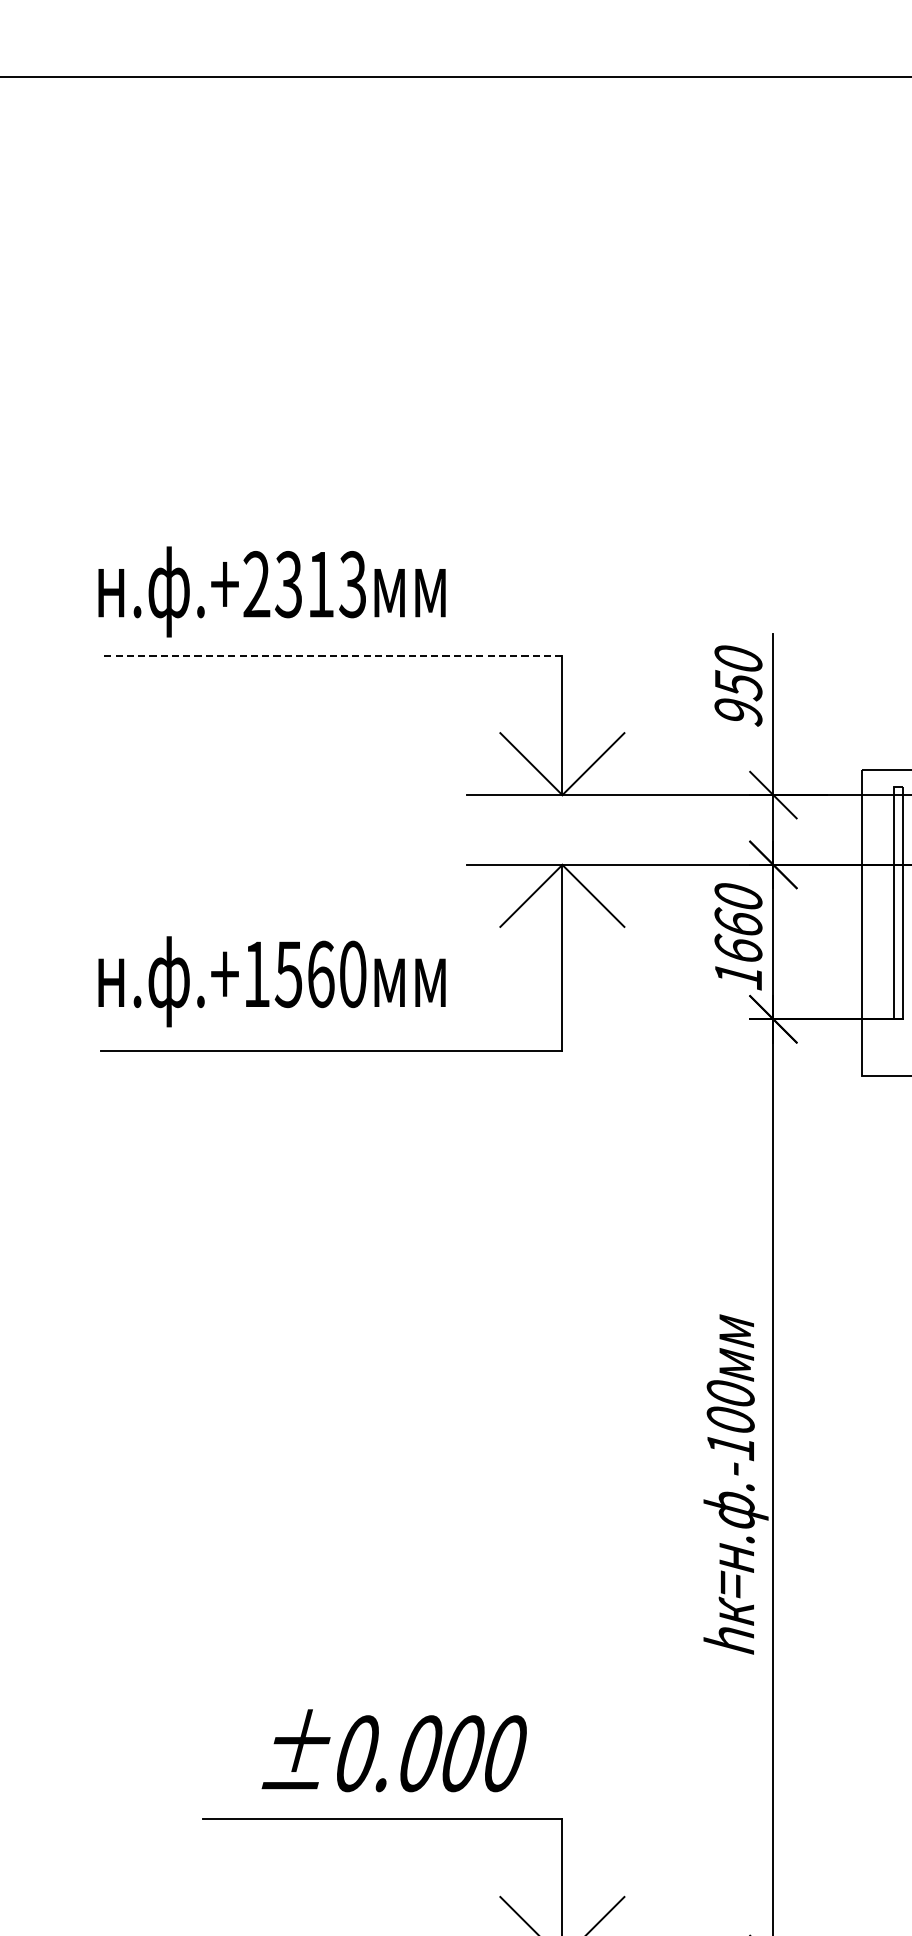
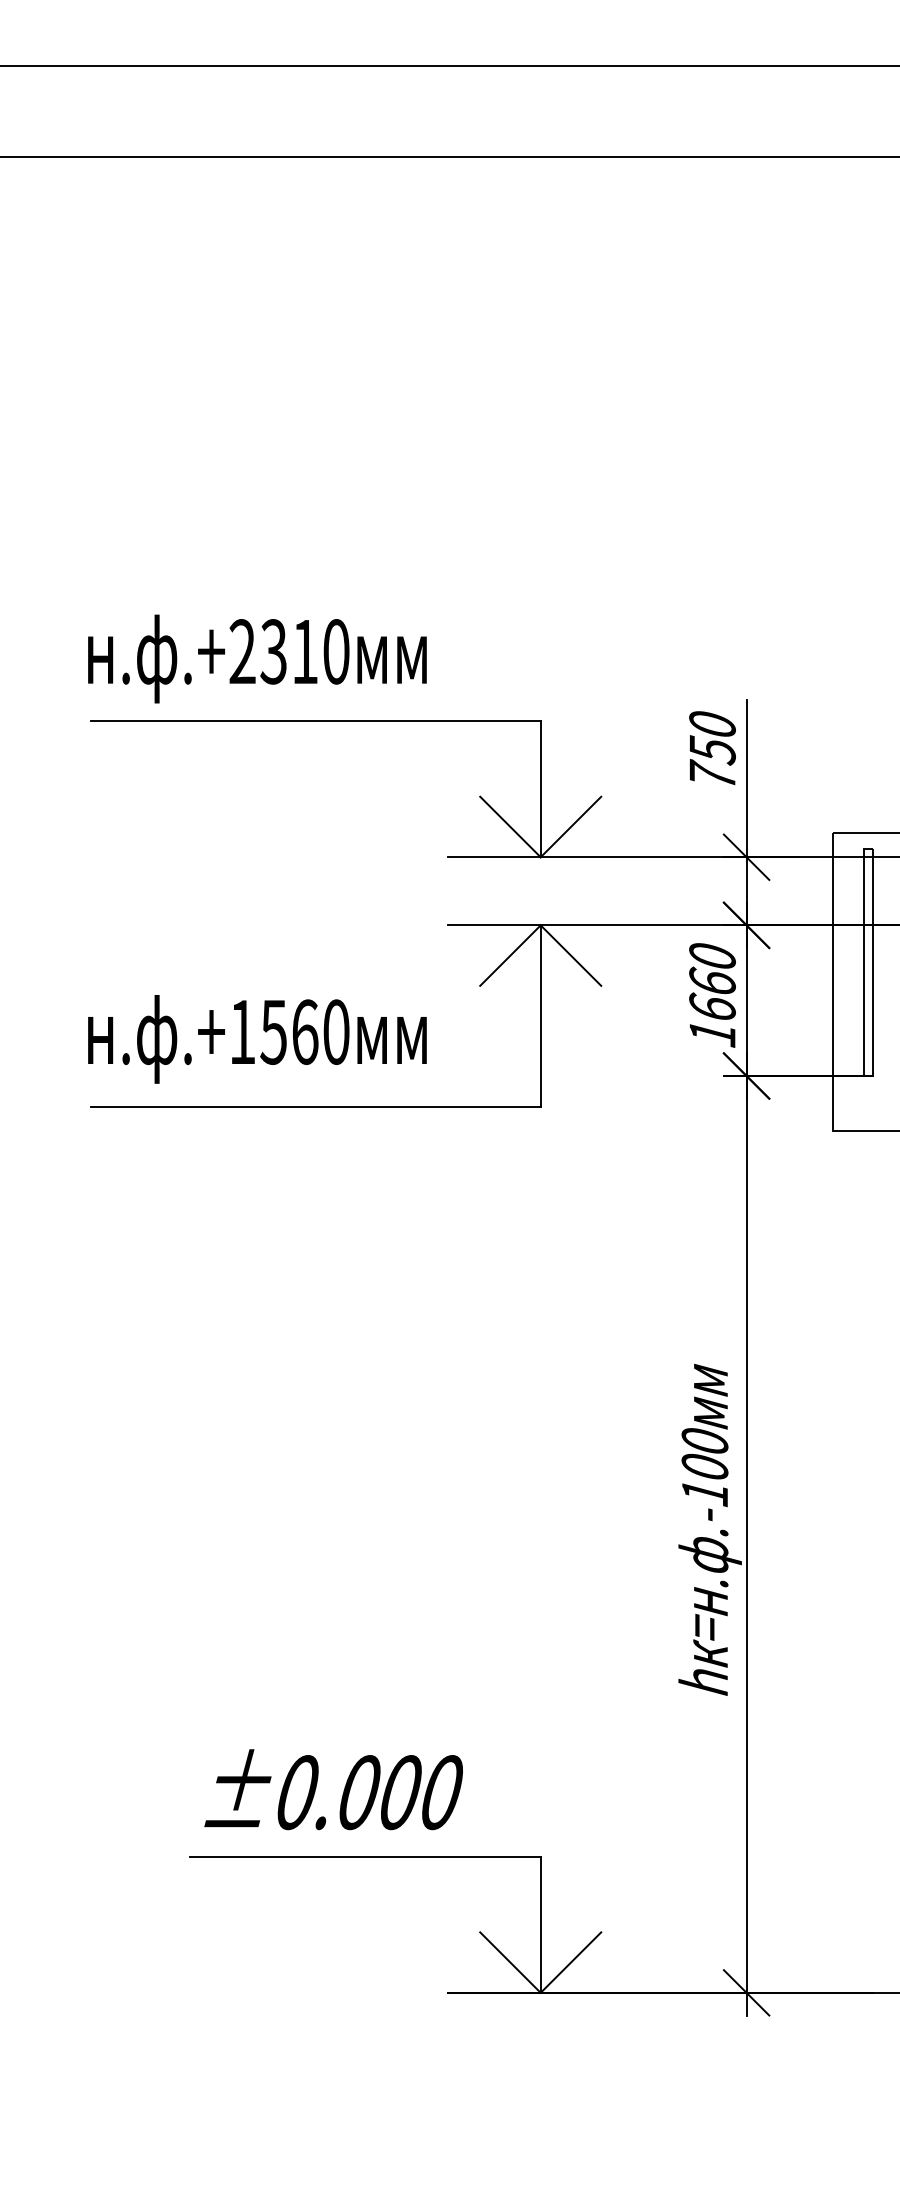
text: (352, 584) -> (335, 651), .+2313 -> .+2310
line: (331, 655) -> (315, 721), dashed -> solid
text: (738, 710) -> (712, 774), 950 -> 750
text: (394, 1750) -> (333, 1789), moved

